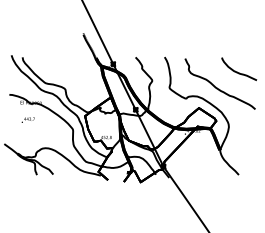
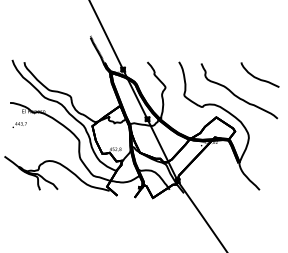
text: (27, 119) -> (18, 124), moved

